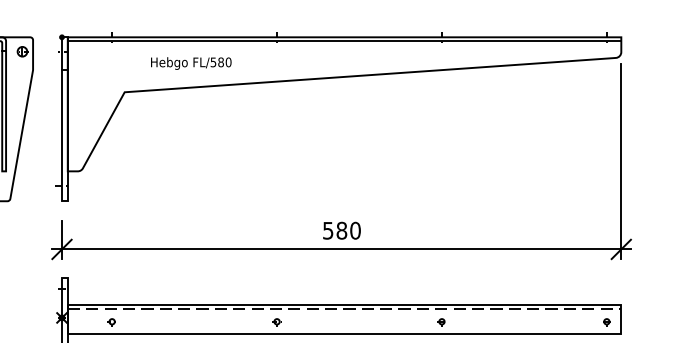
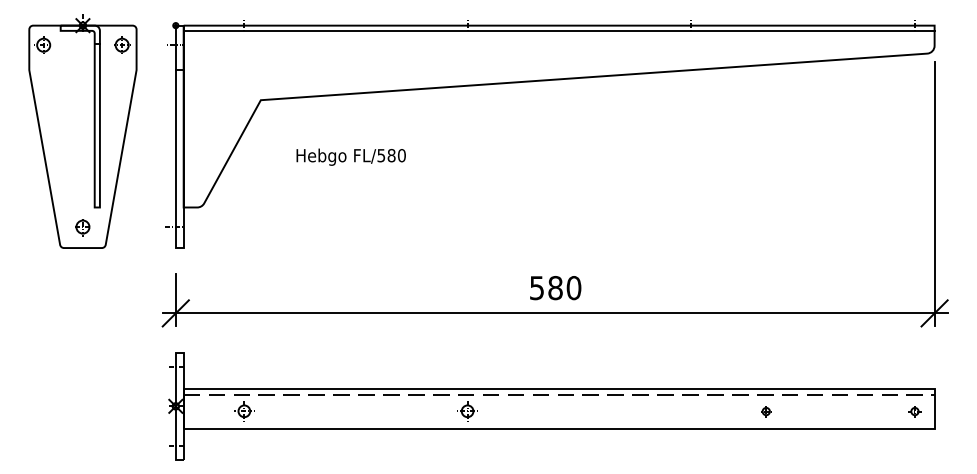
text: (190, 63) -> (350, 156), moved
part: (111, 321) -> (242, 411), size x1.6
part: (277, 321) -> (467, 411), size x1.6
part: (442, 321) -> (766, 411), moved

